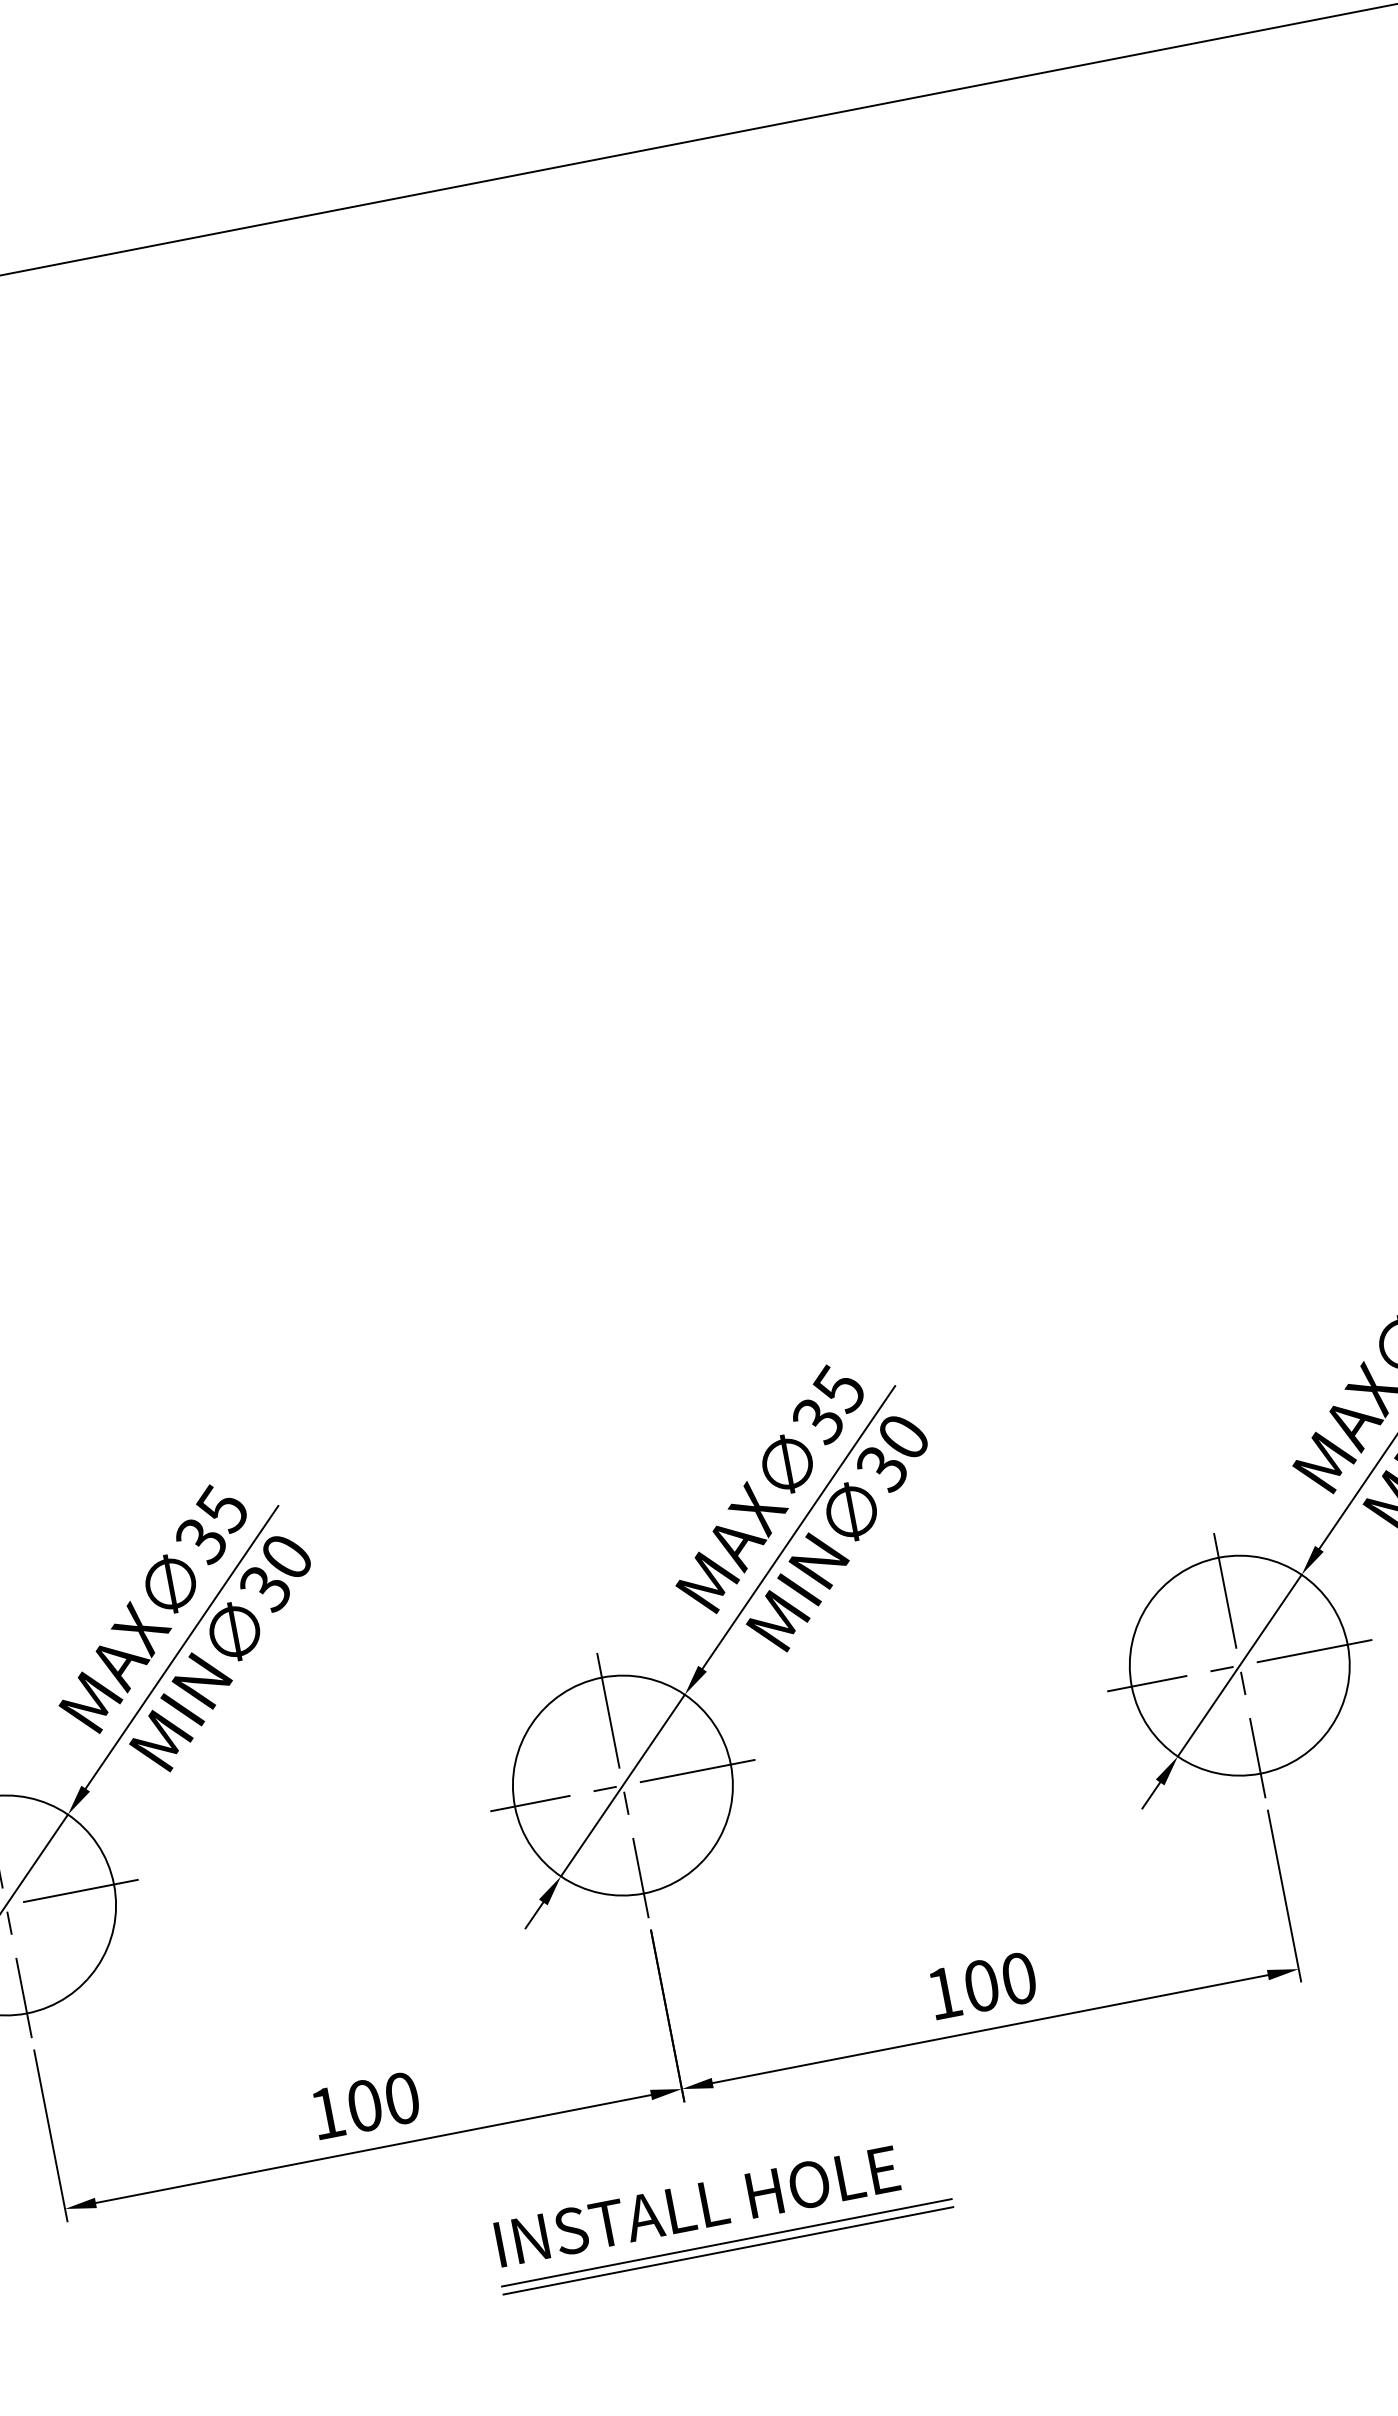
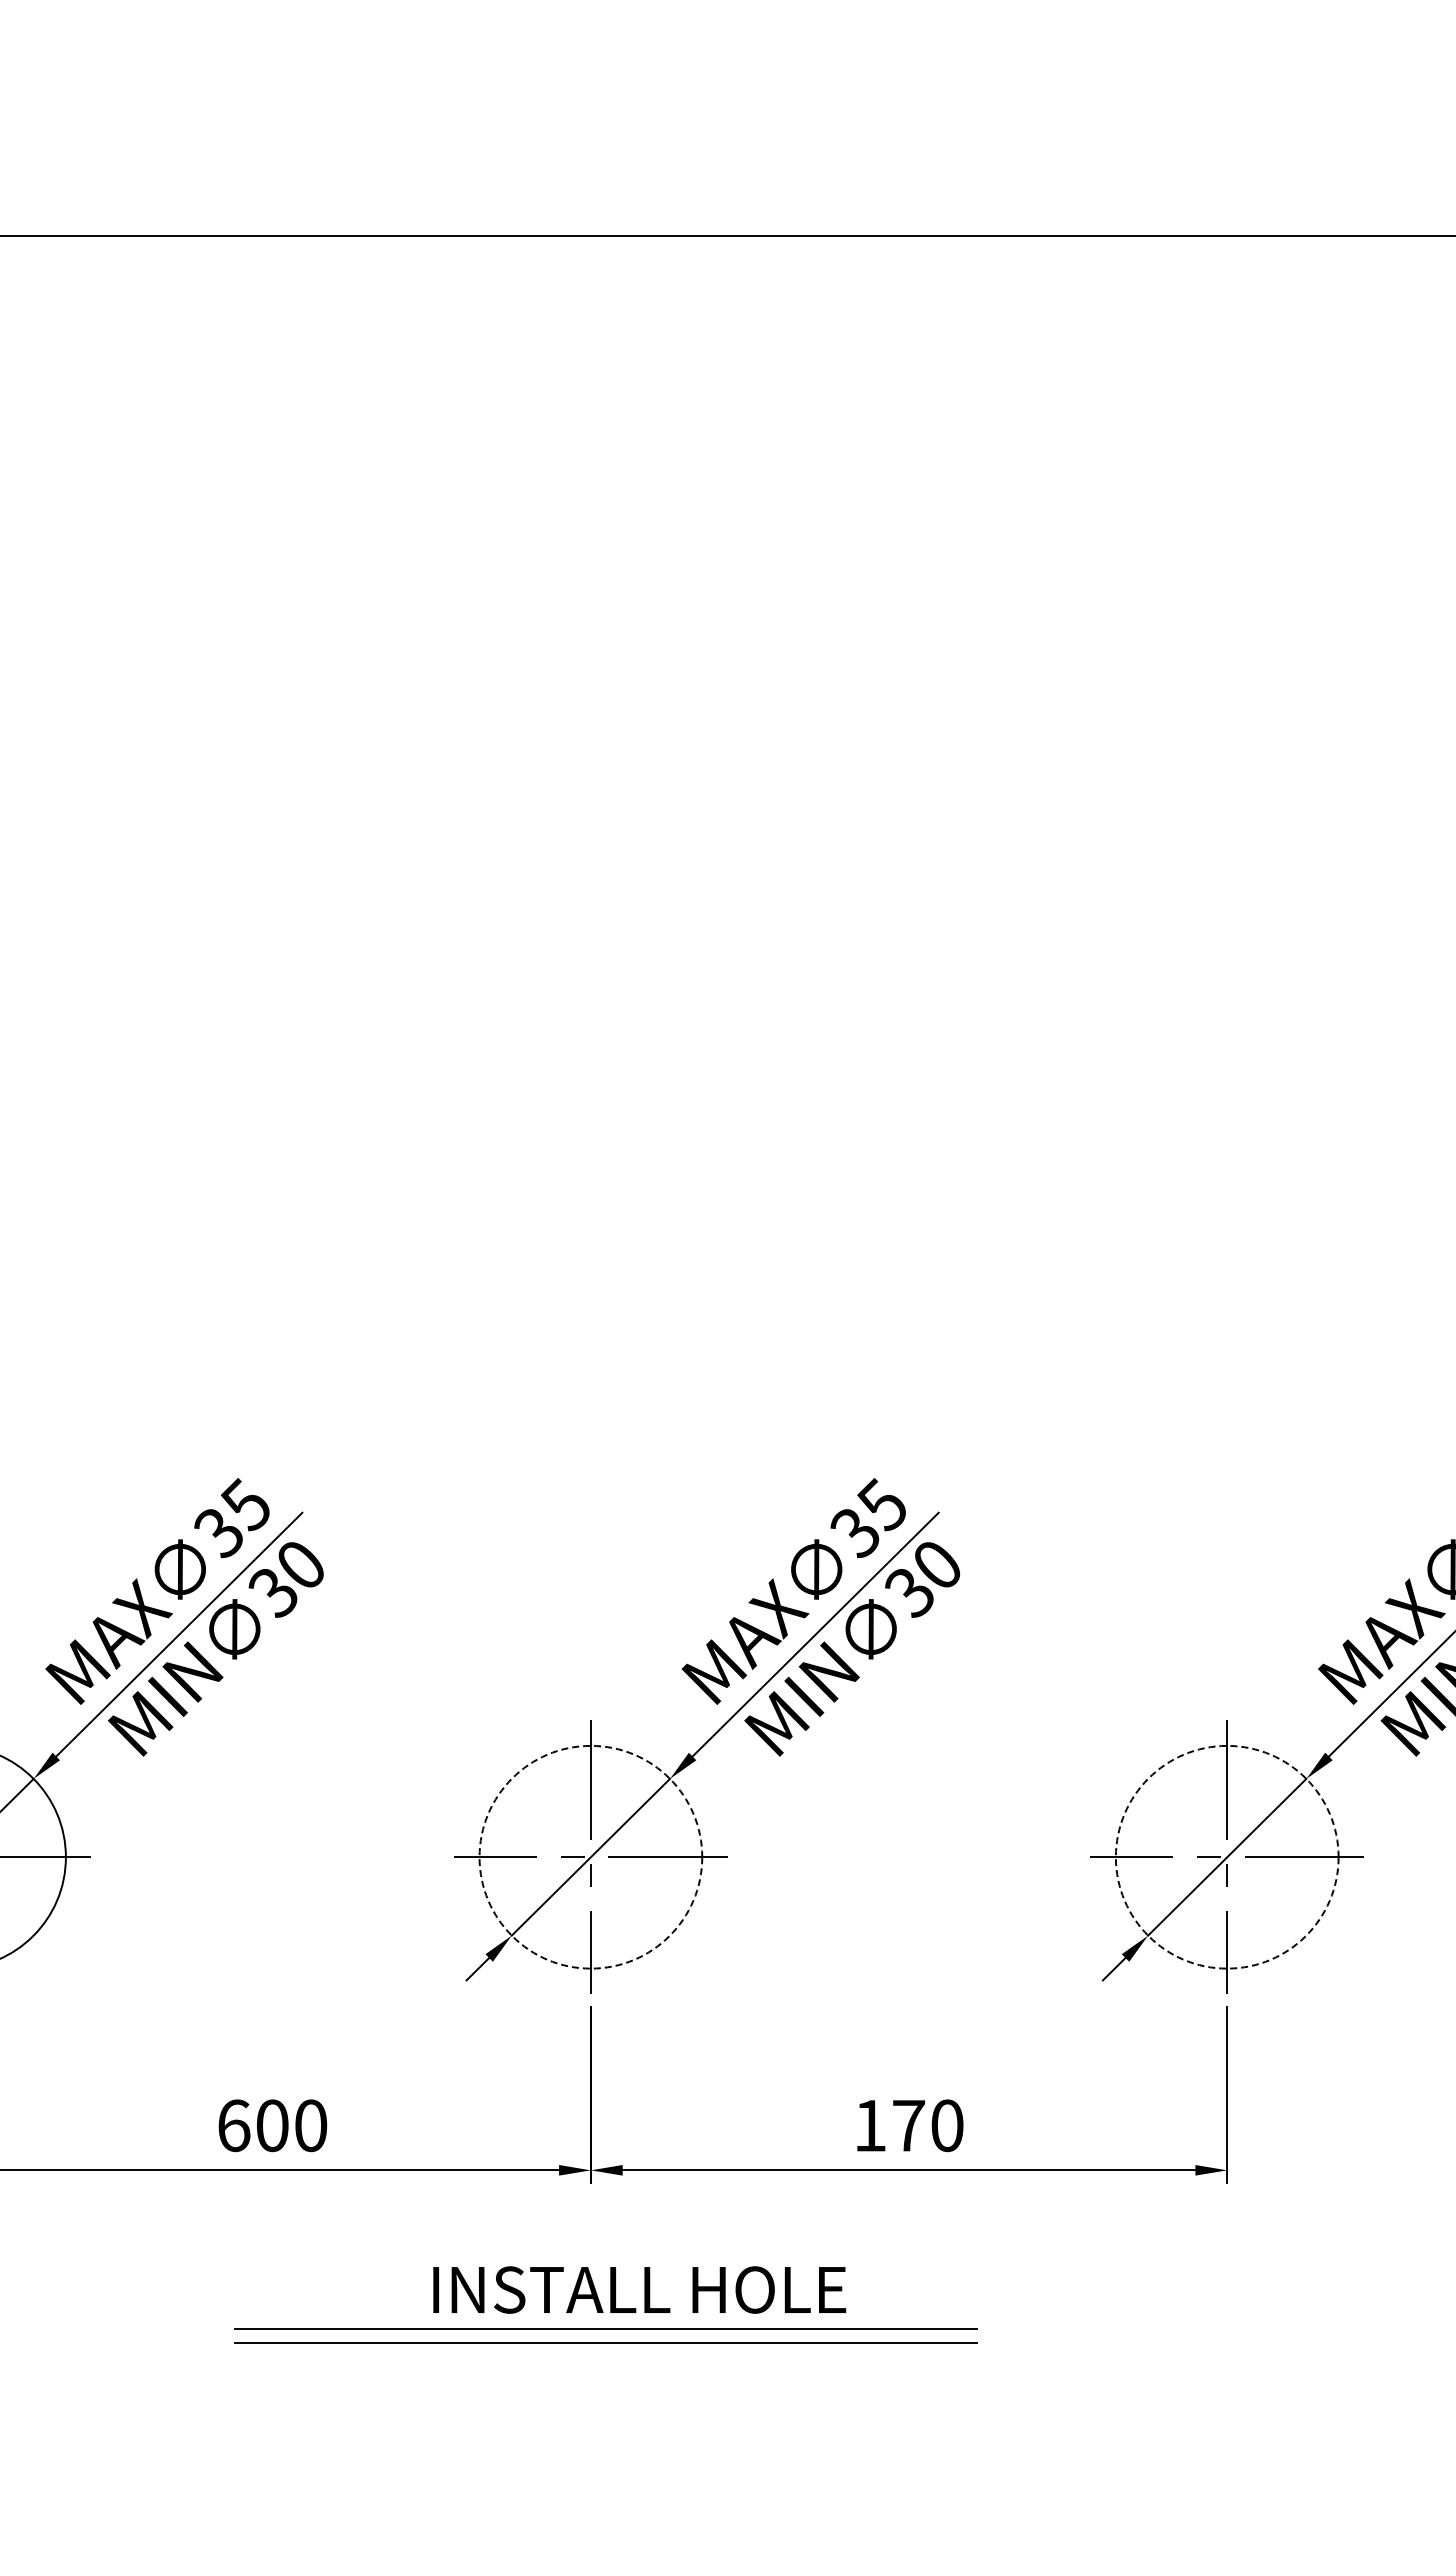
circle: (1238, 1665) -> (1226, 1856), solid -> dashed
circle: (622, 1784) -> (590, 1856), solid -> dashed
text: (981, 1985) -> (908, 2125), 100 -> 170
text: (327, 2112) -> (234, 2125), 100 -> 600
text: (697, 2205) -> (639, 2289), moved
part: (727, 2246) -> (605, 2335), size x1.6

